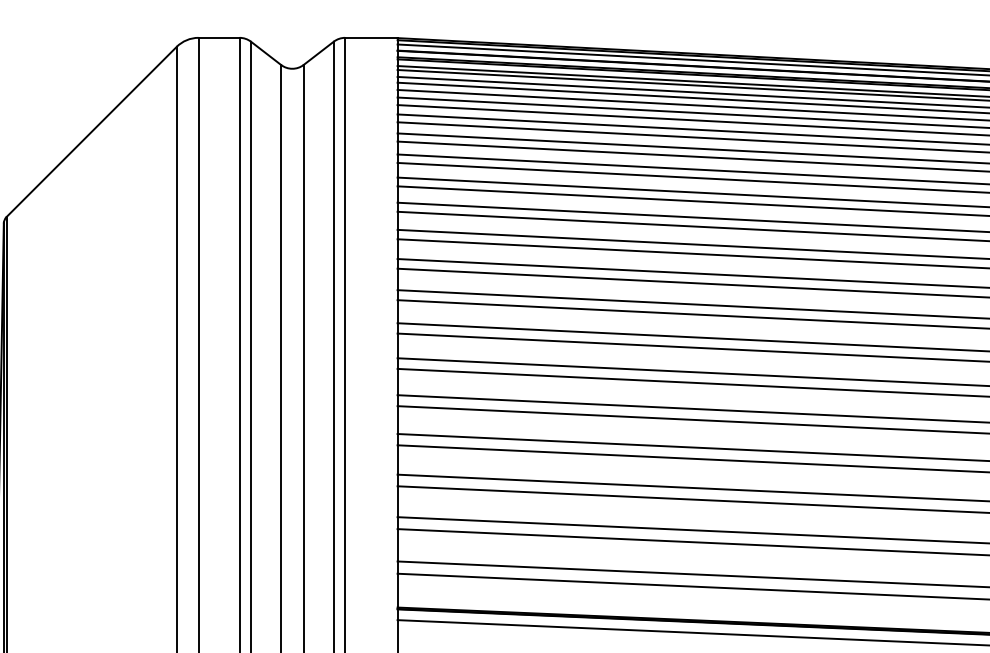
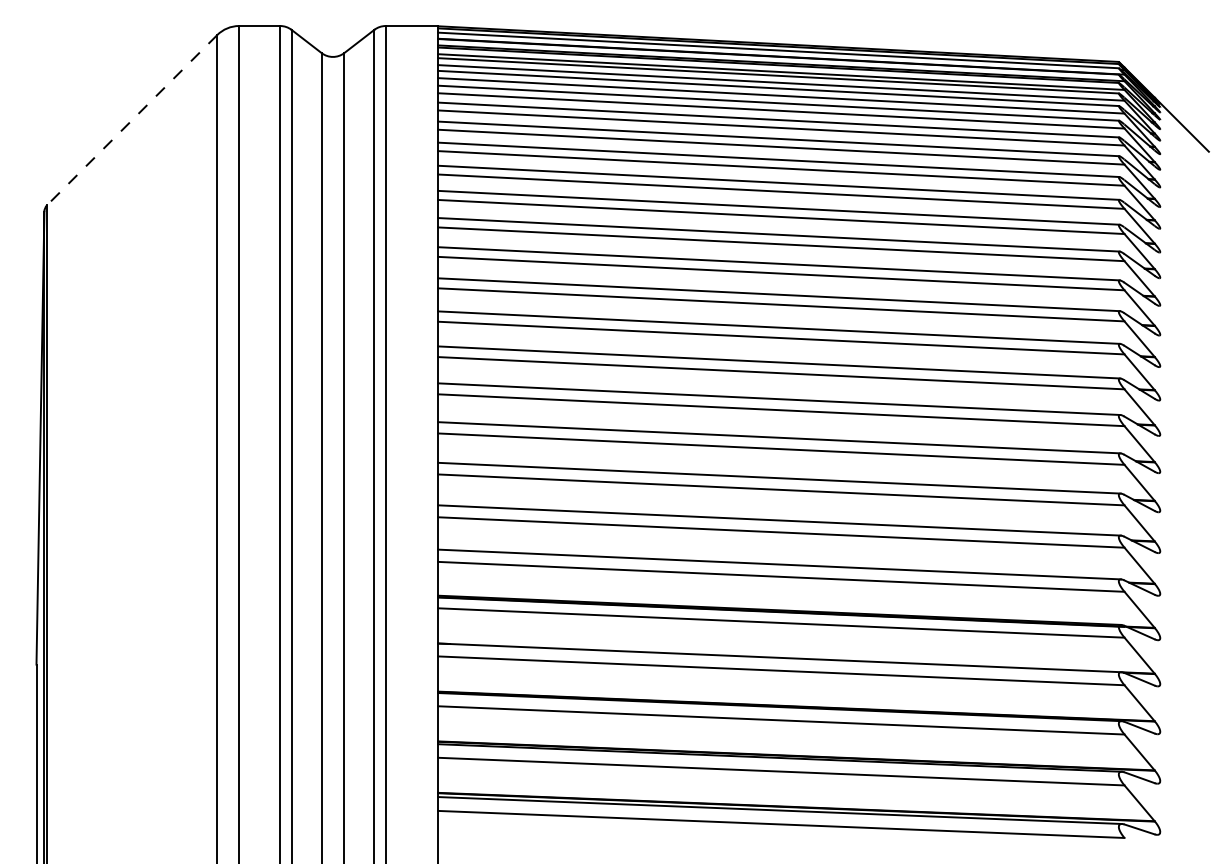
line: (90, 132) -> (131, 120), solid -> dashed

